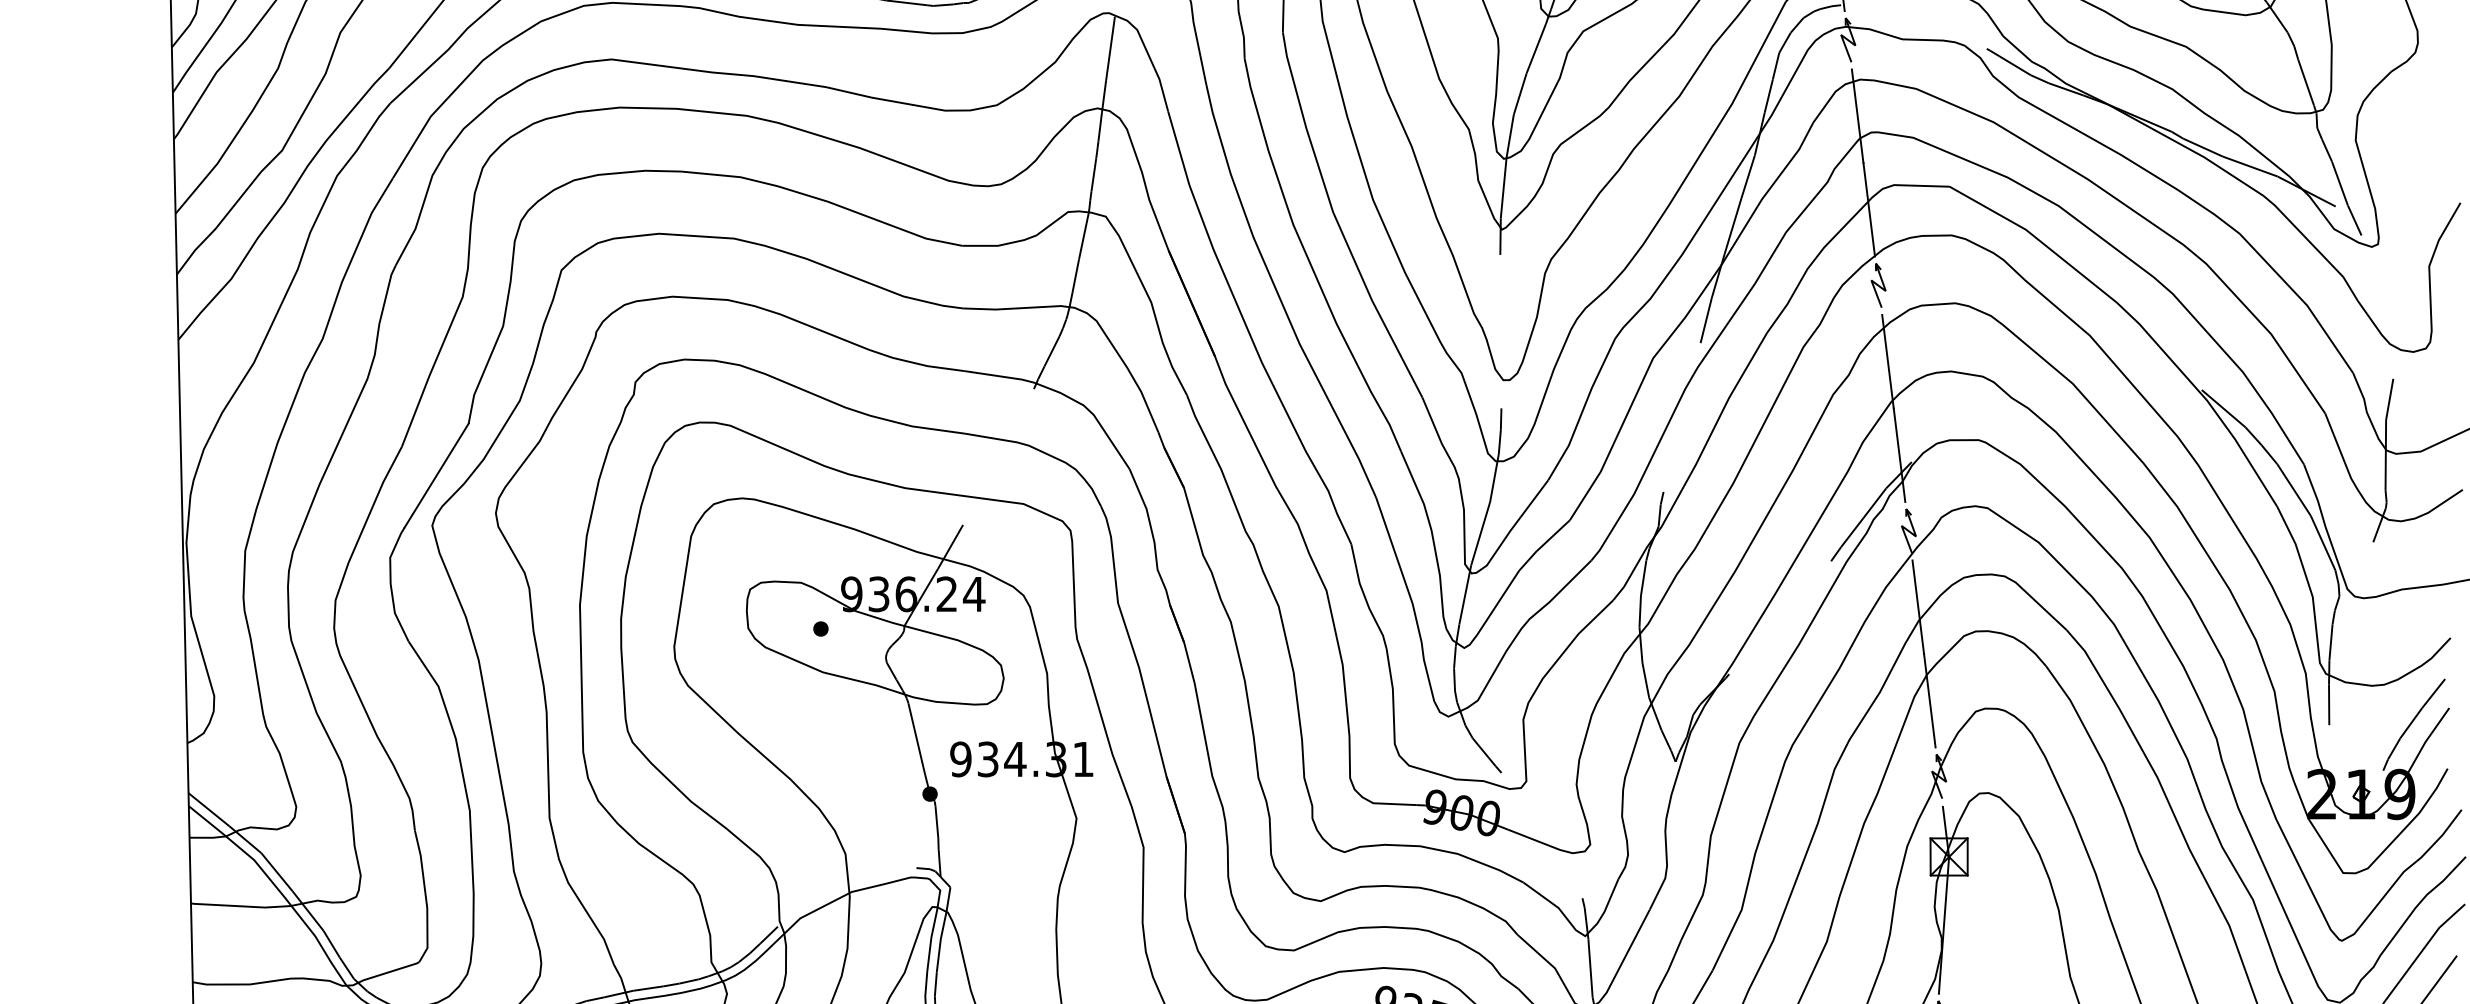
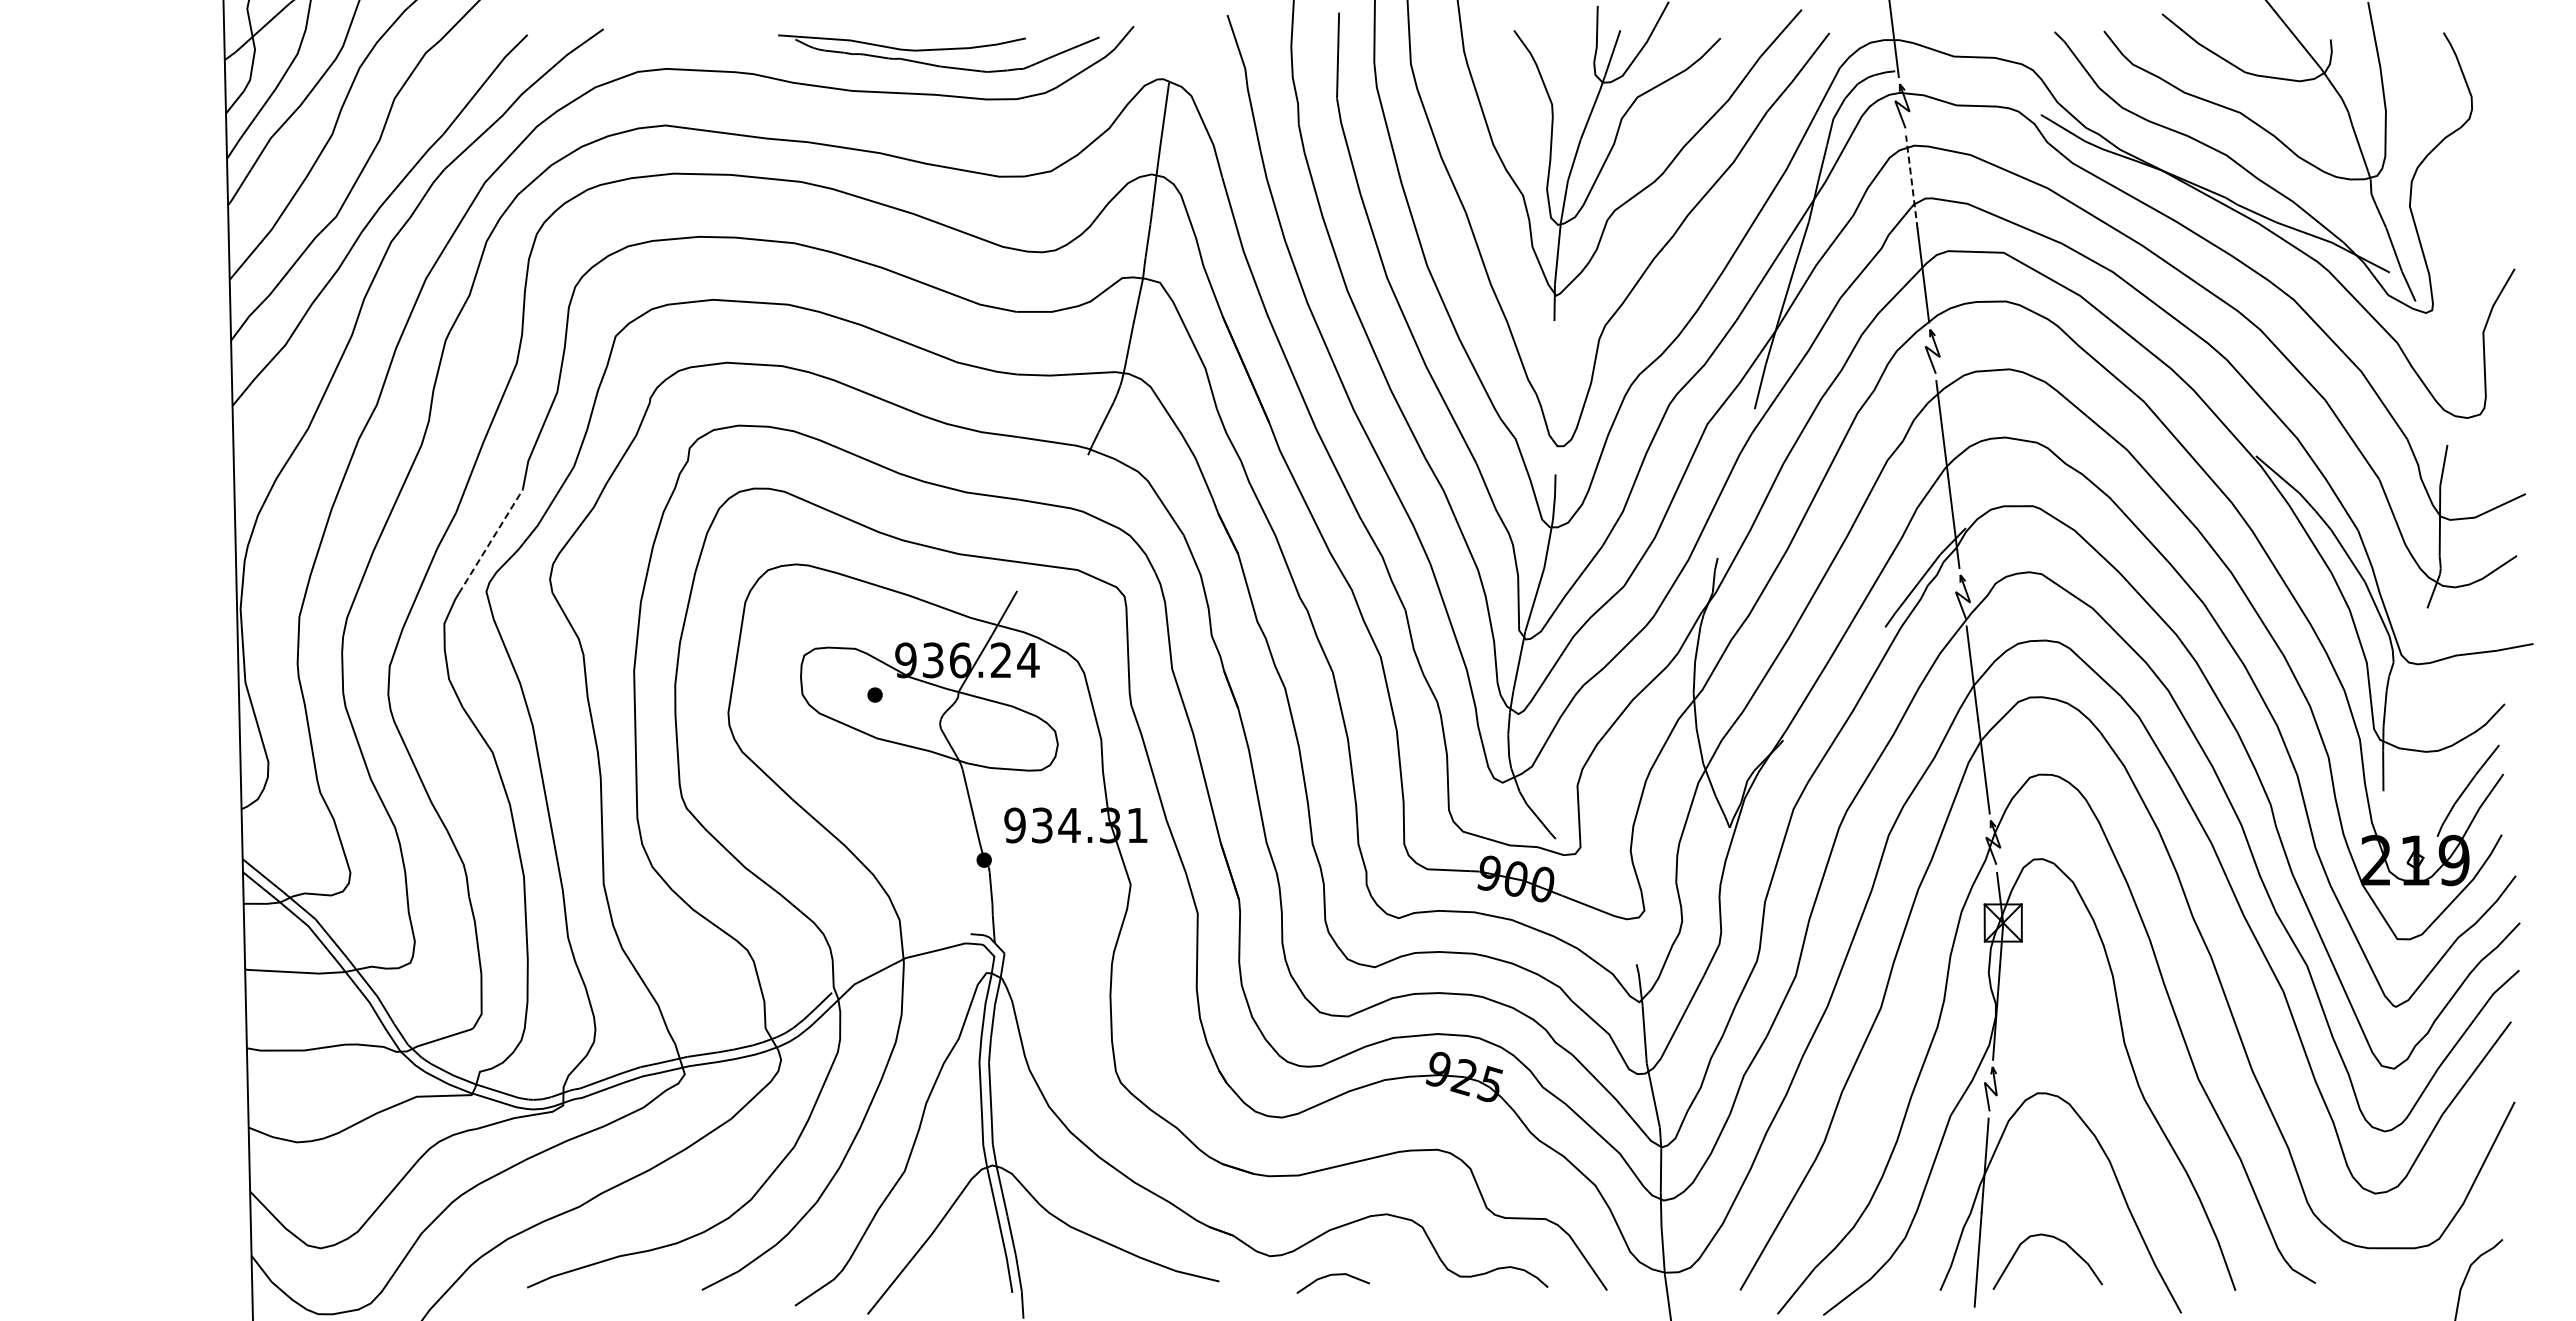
line: (1857, 115) -> (1911, 181), solid -> dashed
line: (437, 475) -> (491, 541), solid -> dashed

